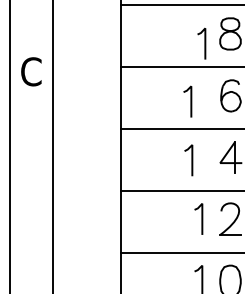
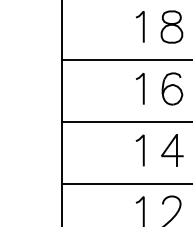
line: (204, 43) -> (142, 26), moved
line: (190, 101) -> (142, 88), moved
line: (191, 160) -> (142, 150), moved

